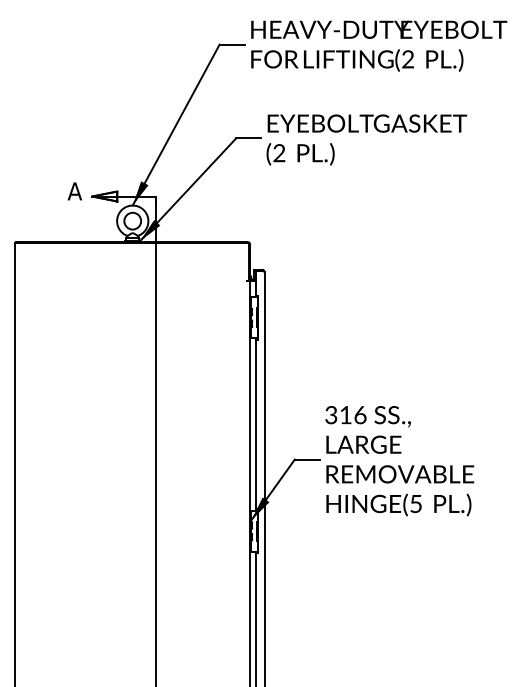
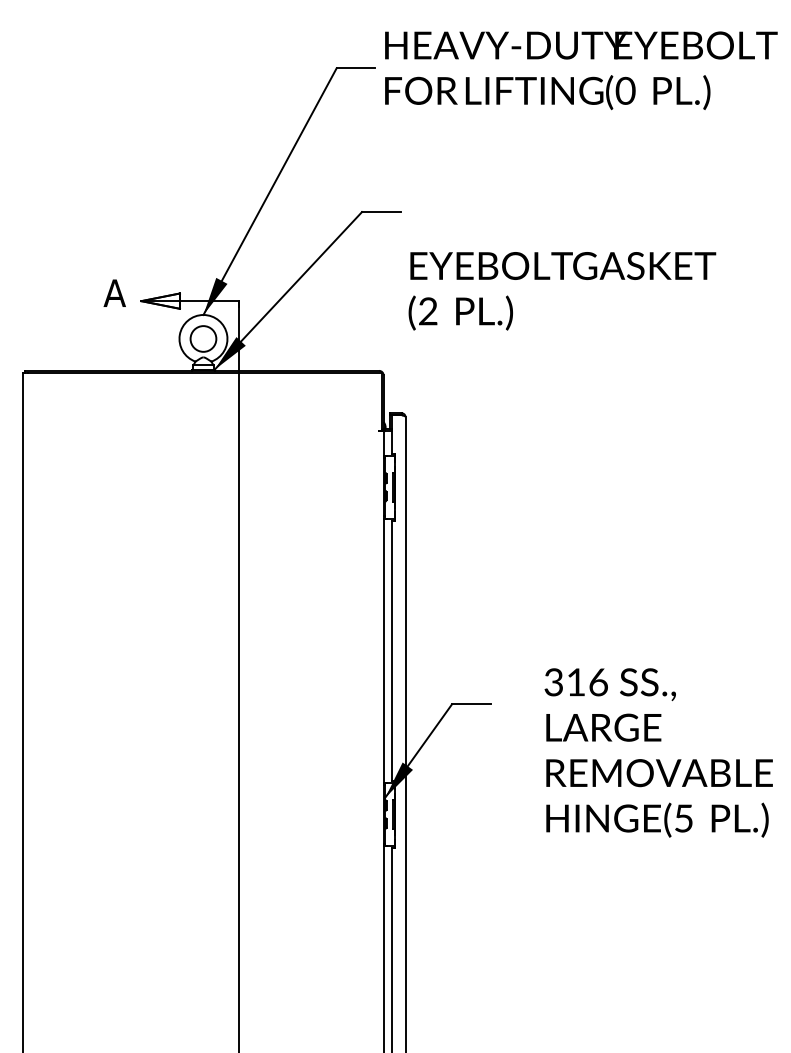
text: (407, 59) -> (624, 91), (2 -> (0
text: (366, 139) -> (561, 290), moved
text: (399, 461) -> (658, 753), moved

